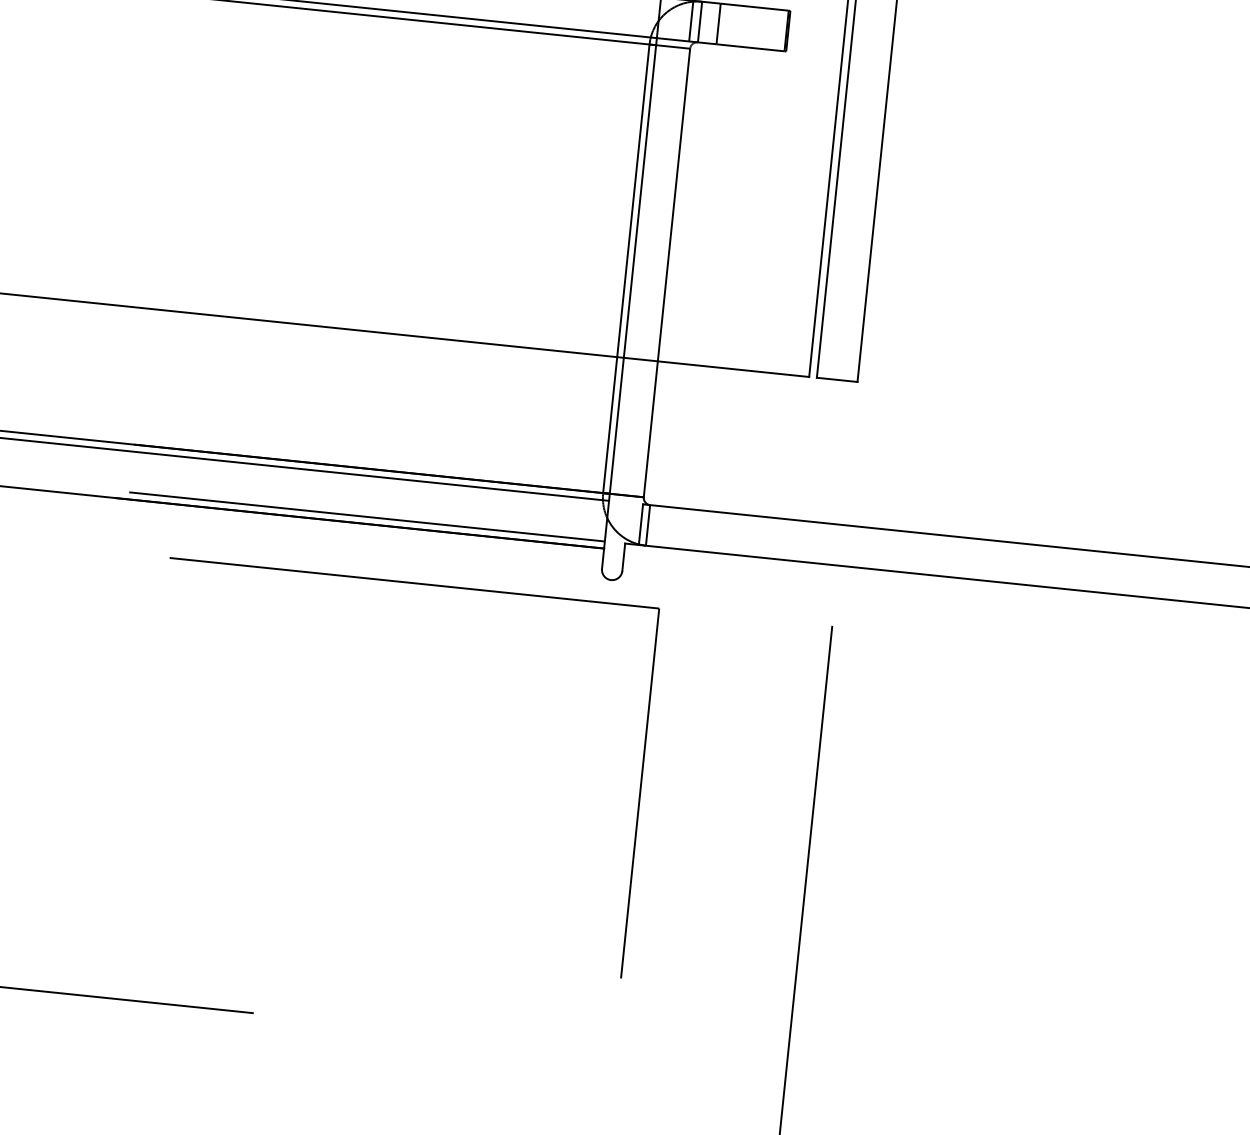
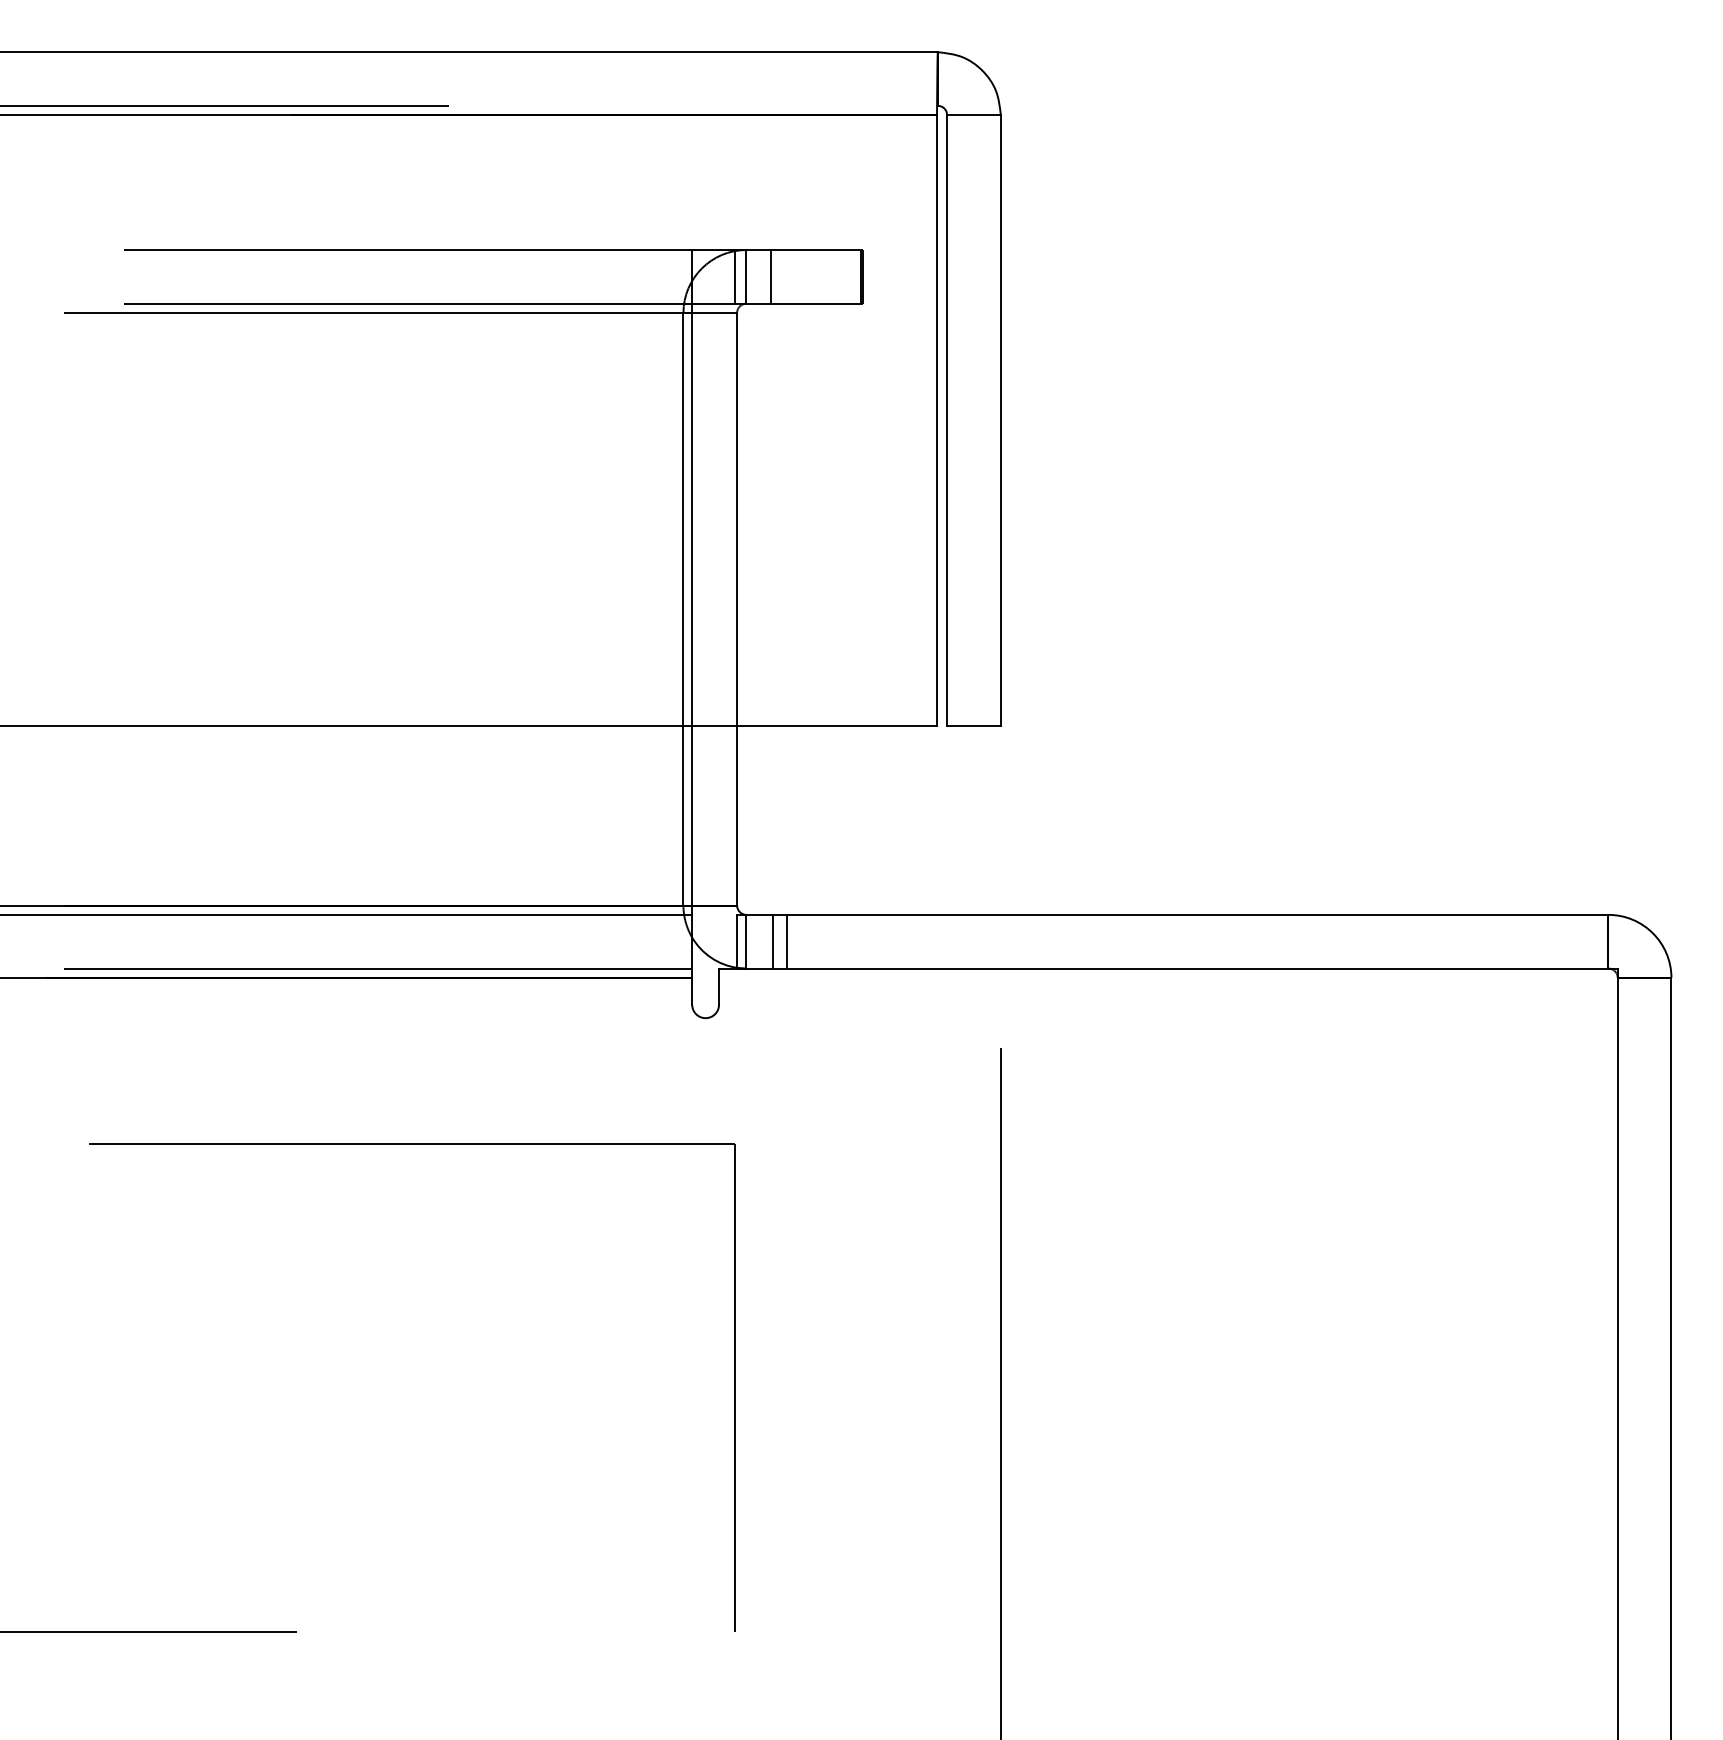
line: (668, 527) -> (773, 941), added
line: (678, 528) -> (786, 941), added
part: (414, 583) -> (412, 1144), moved

